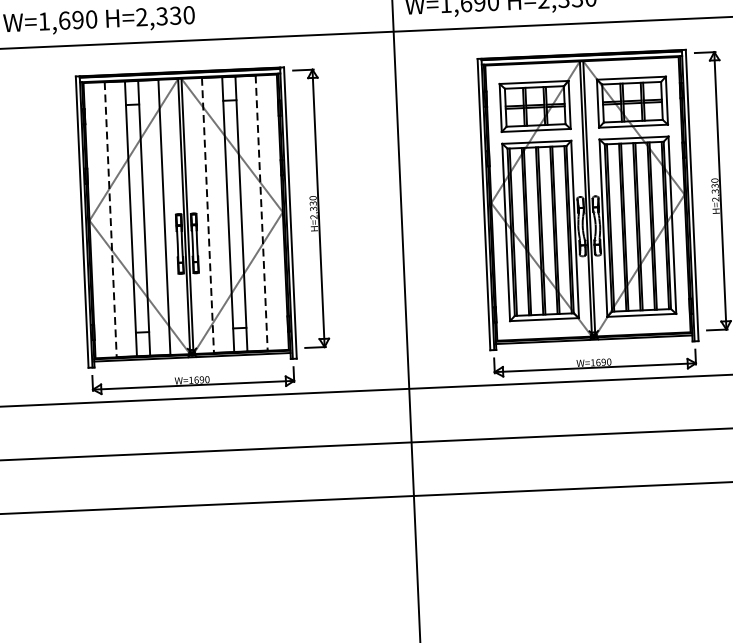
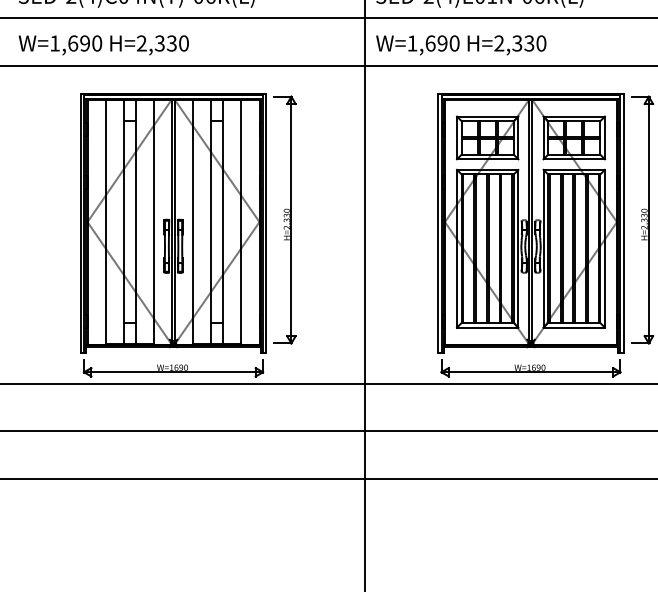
line: (261, 213) -> (240, 222), dashed -> solid
line: (207, 215) -> (192, 222), dashed -> solid
line: (110, 220) -> (106, 222), dashed -> solid

